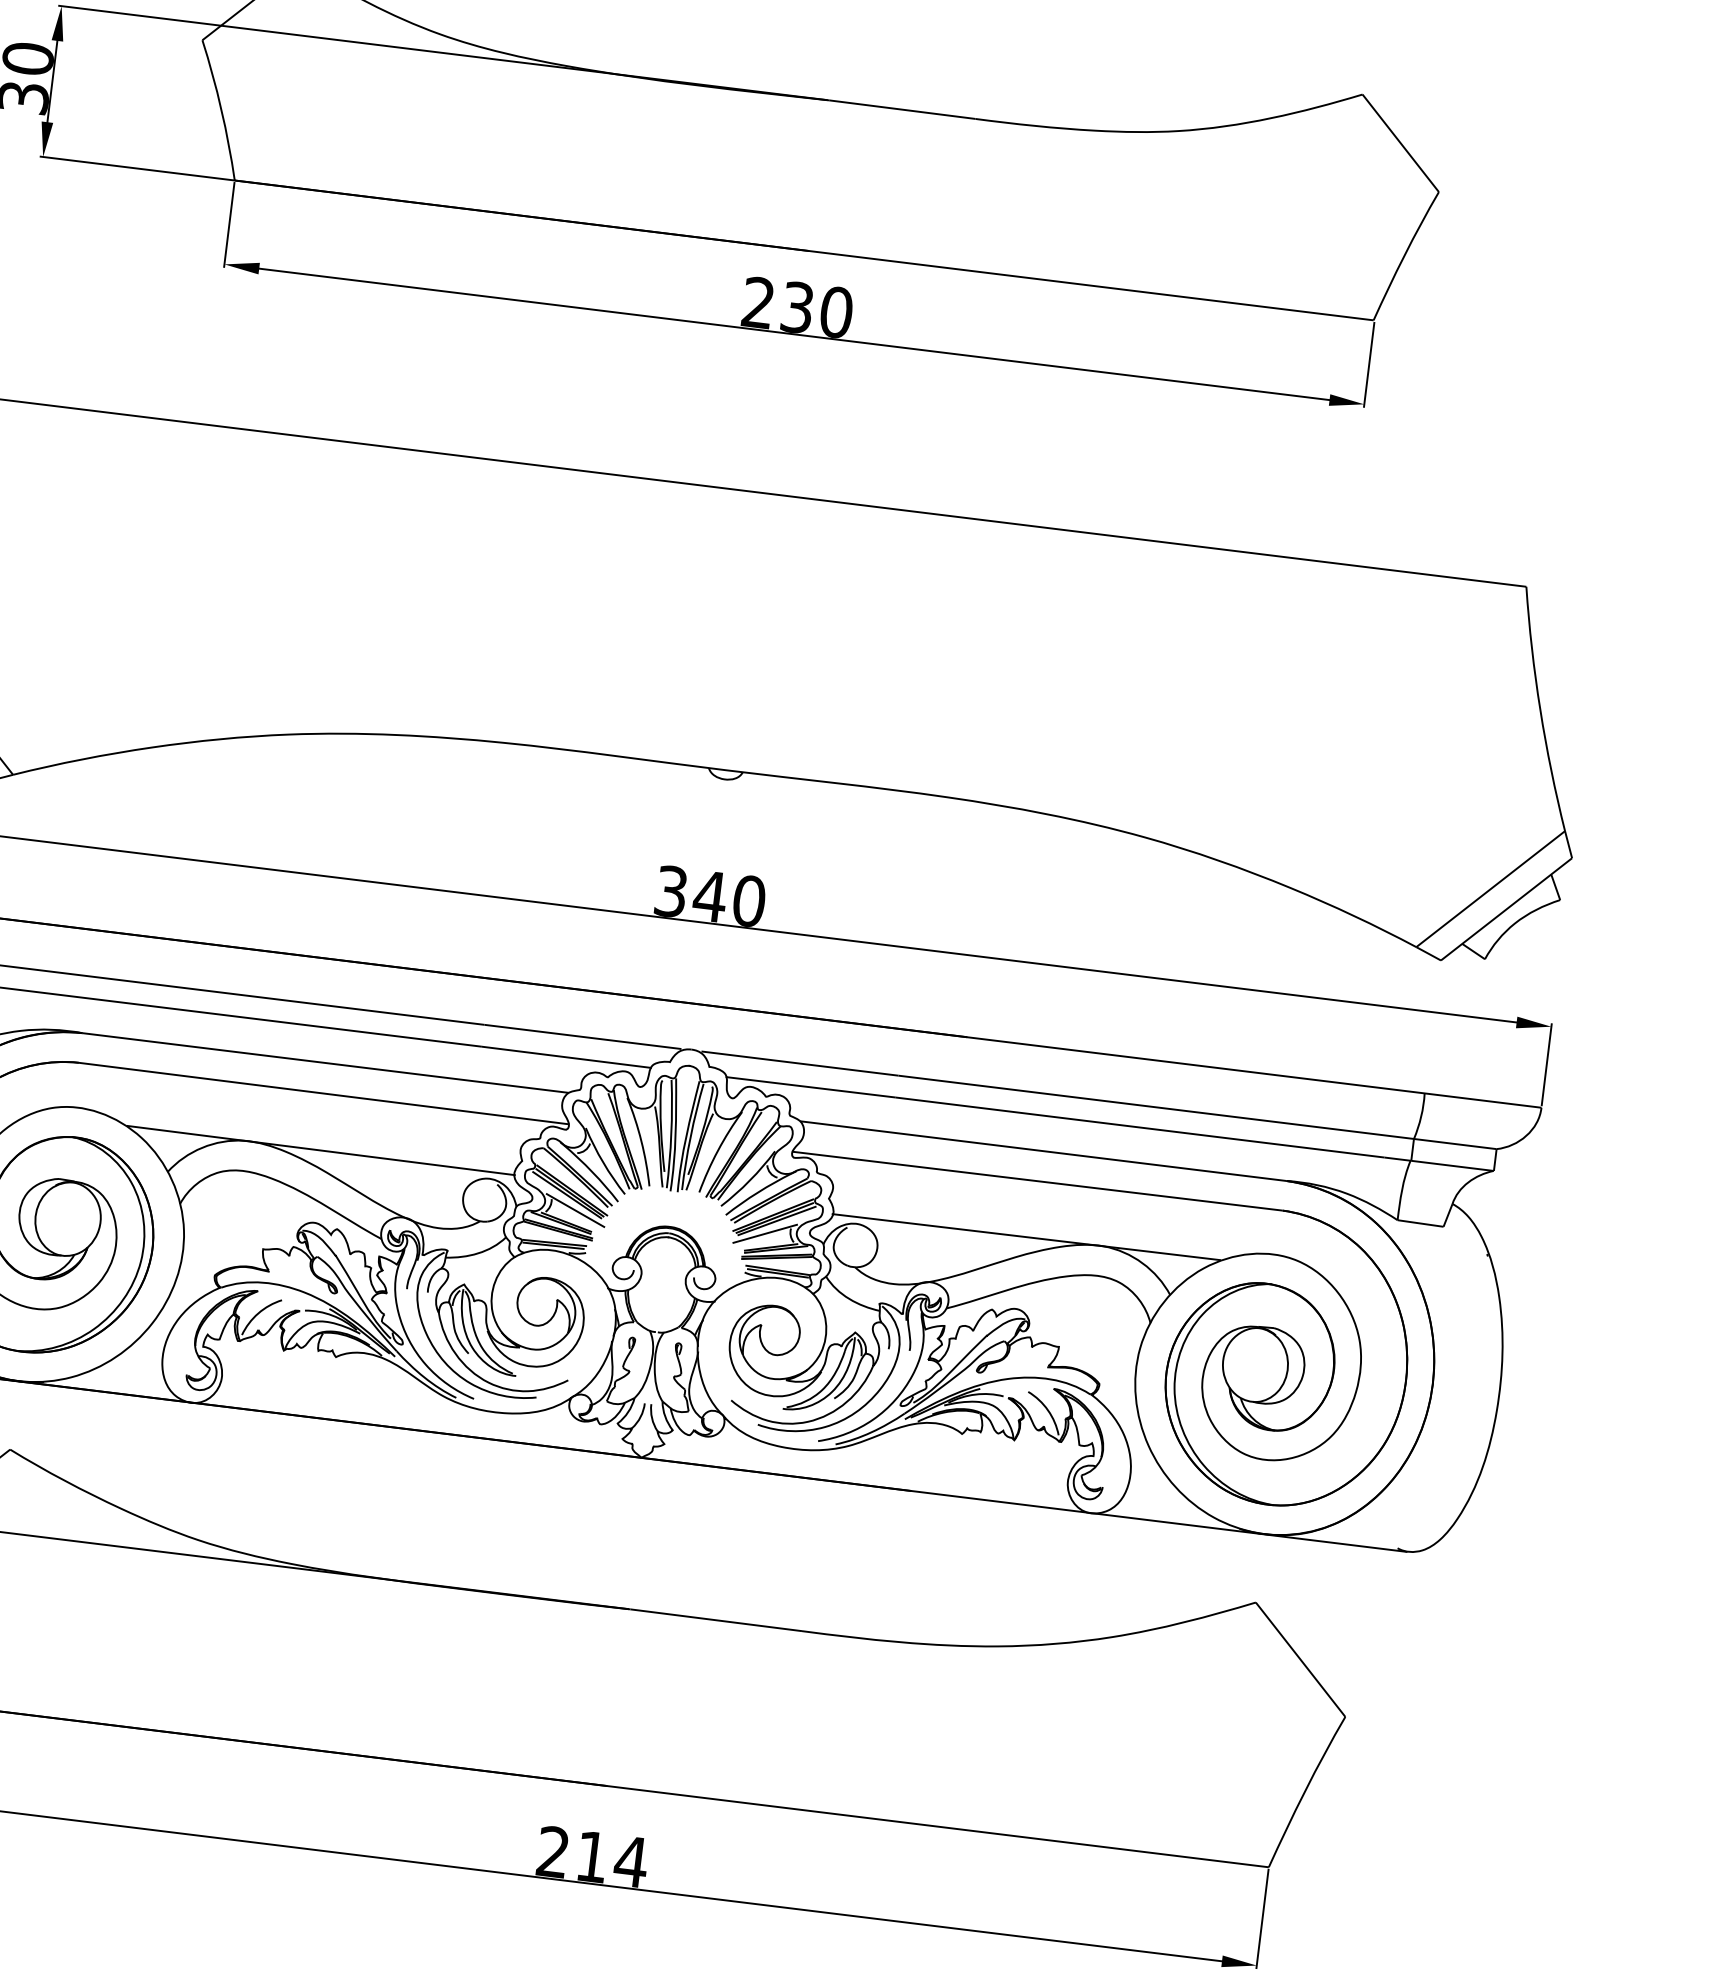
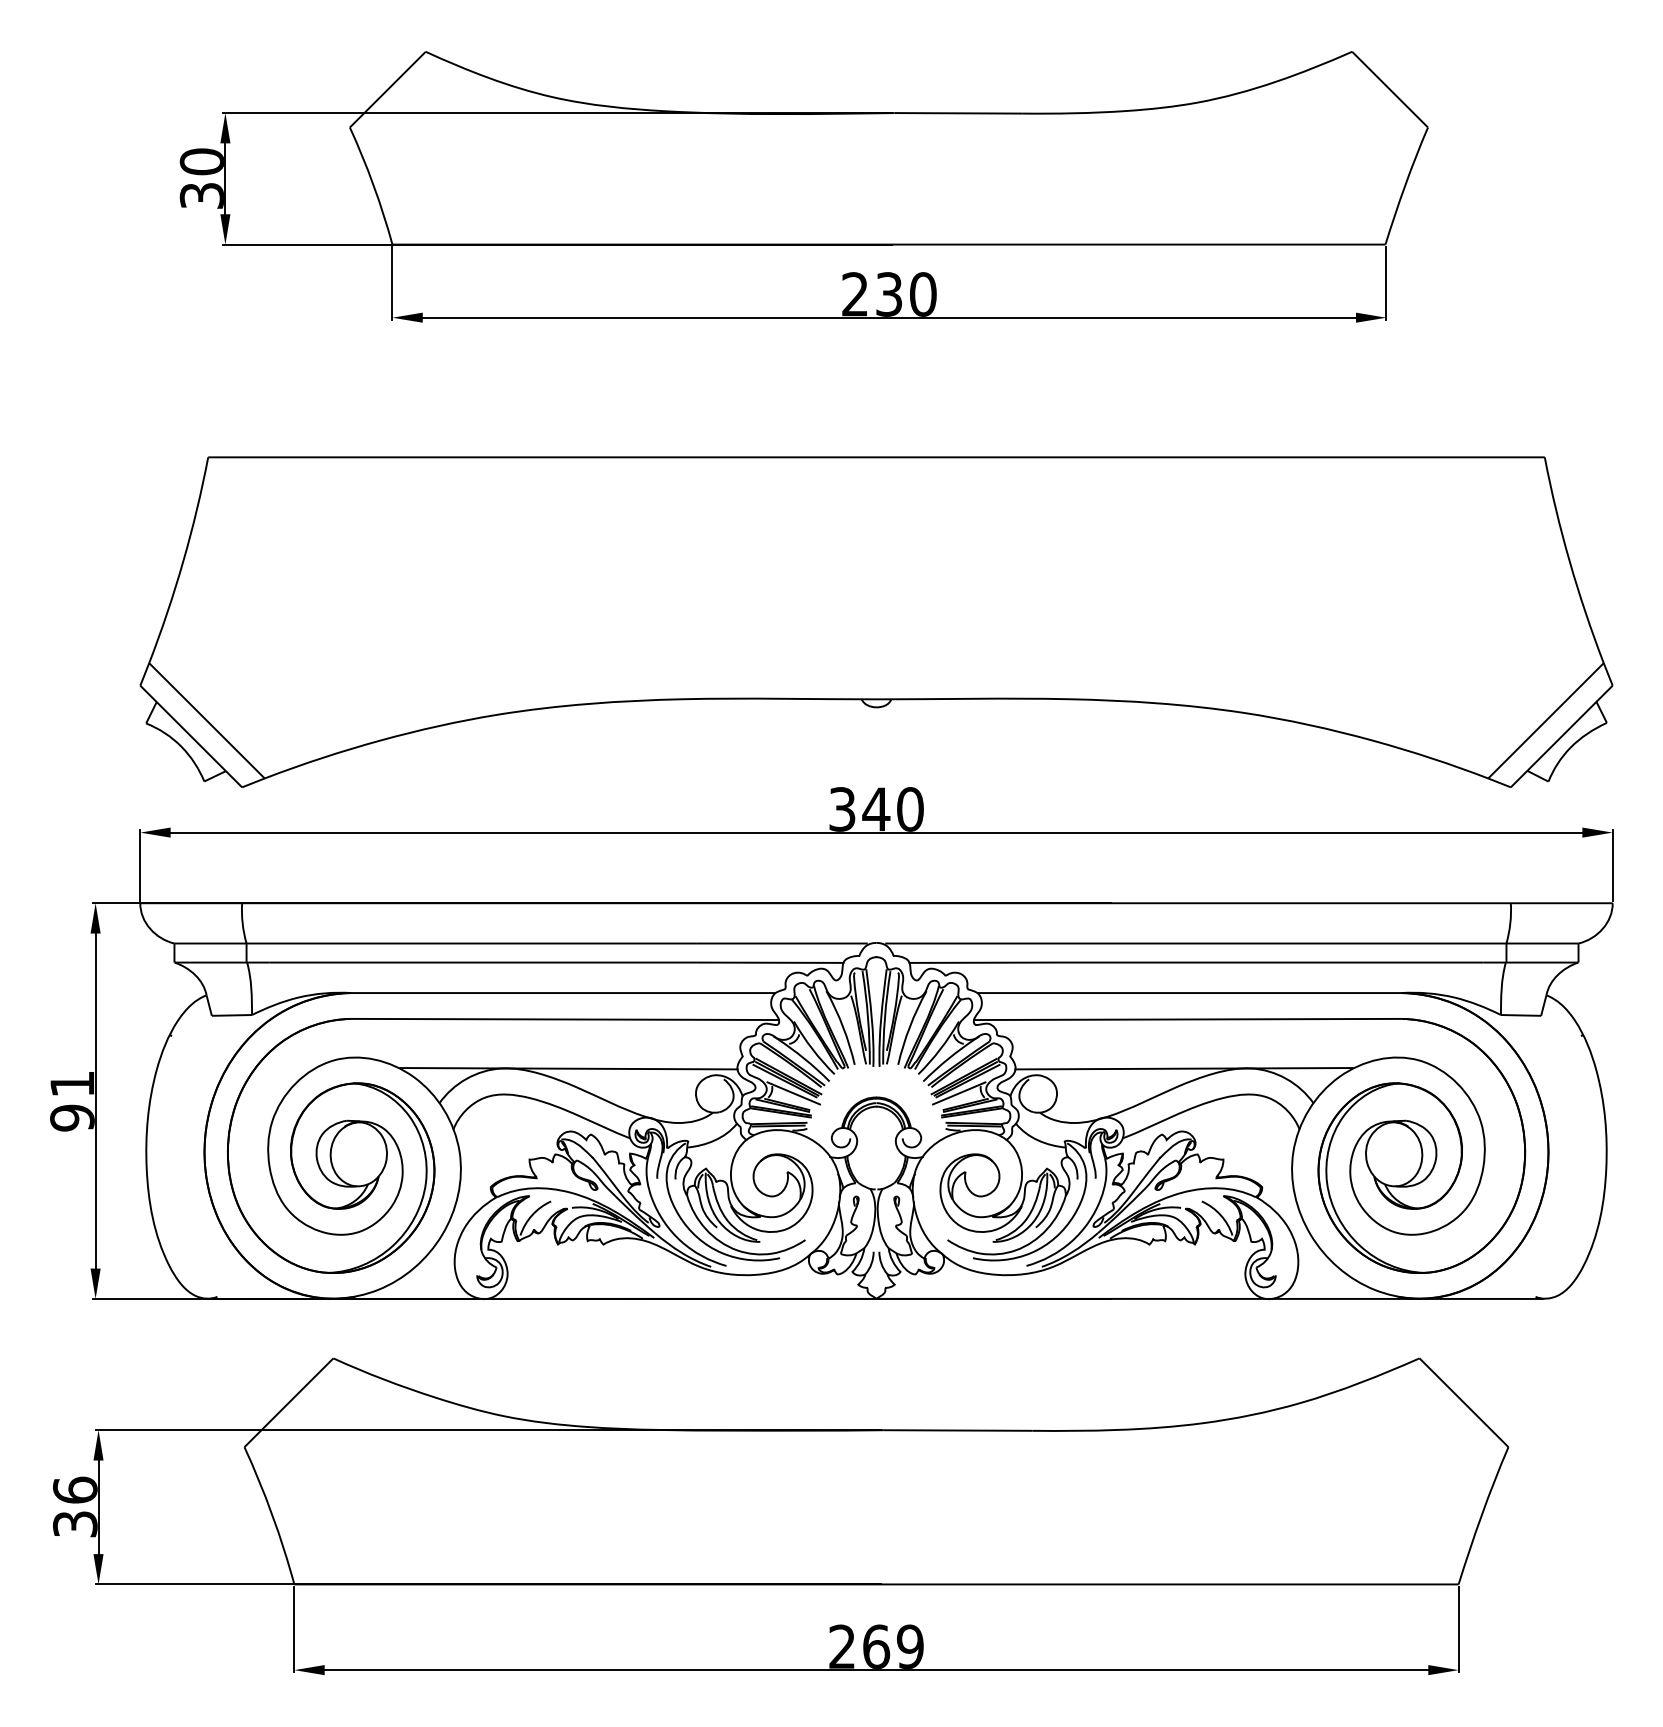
text: (611, 1858) -> (893, 1646), 214 -> 269

